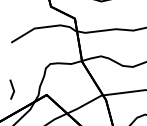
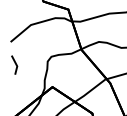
line: (12, 89) -> (15, 64), moved

